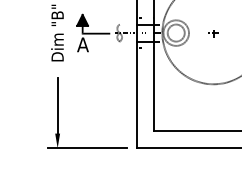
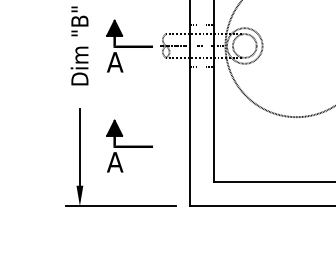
part: (213, 33) -> (296, 46), removed
part: (93, 104) -> (129, 145), added

